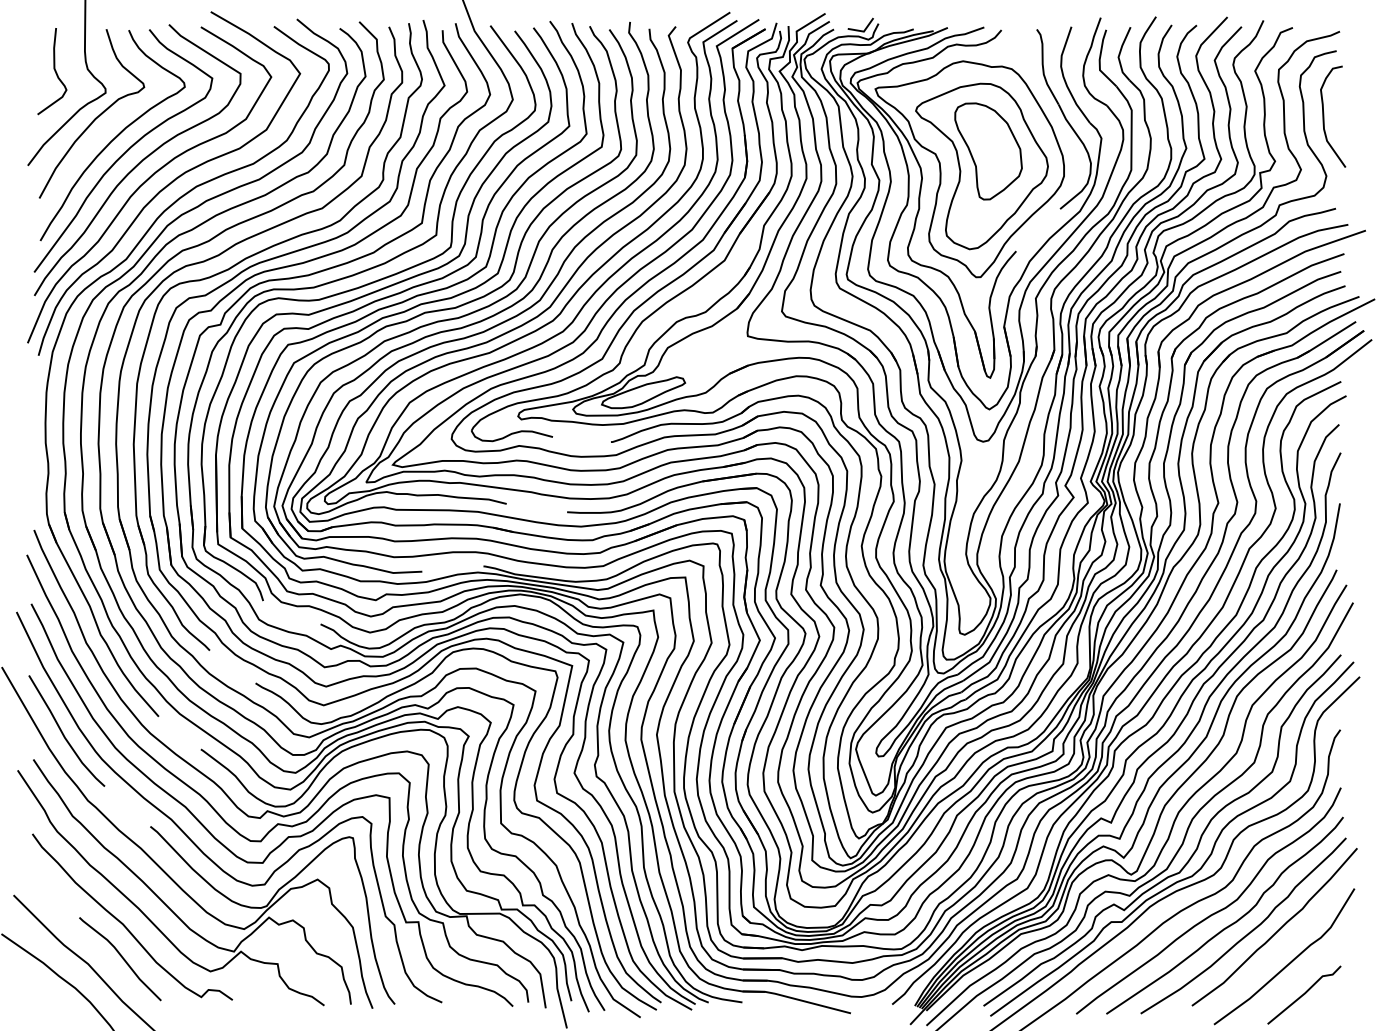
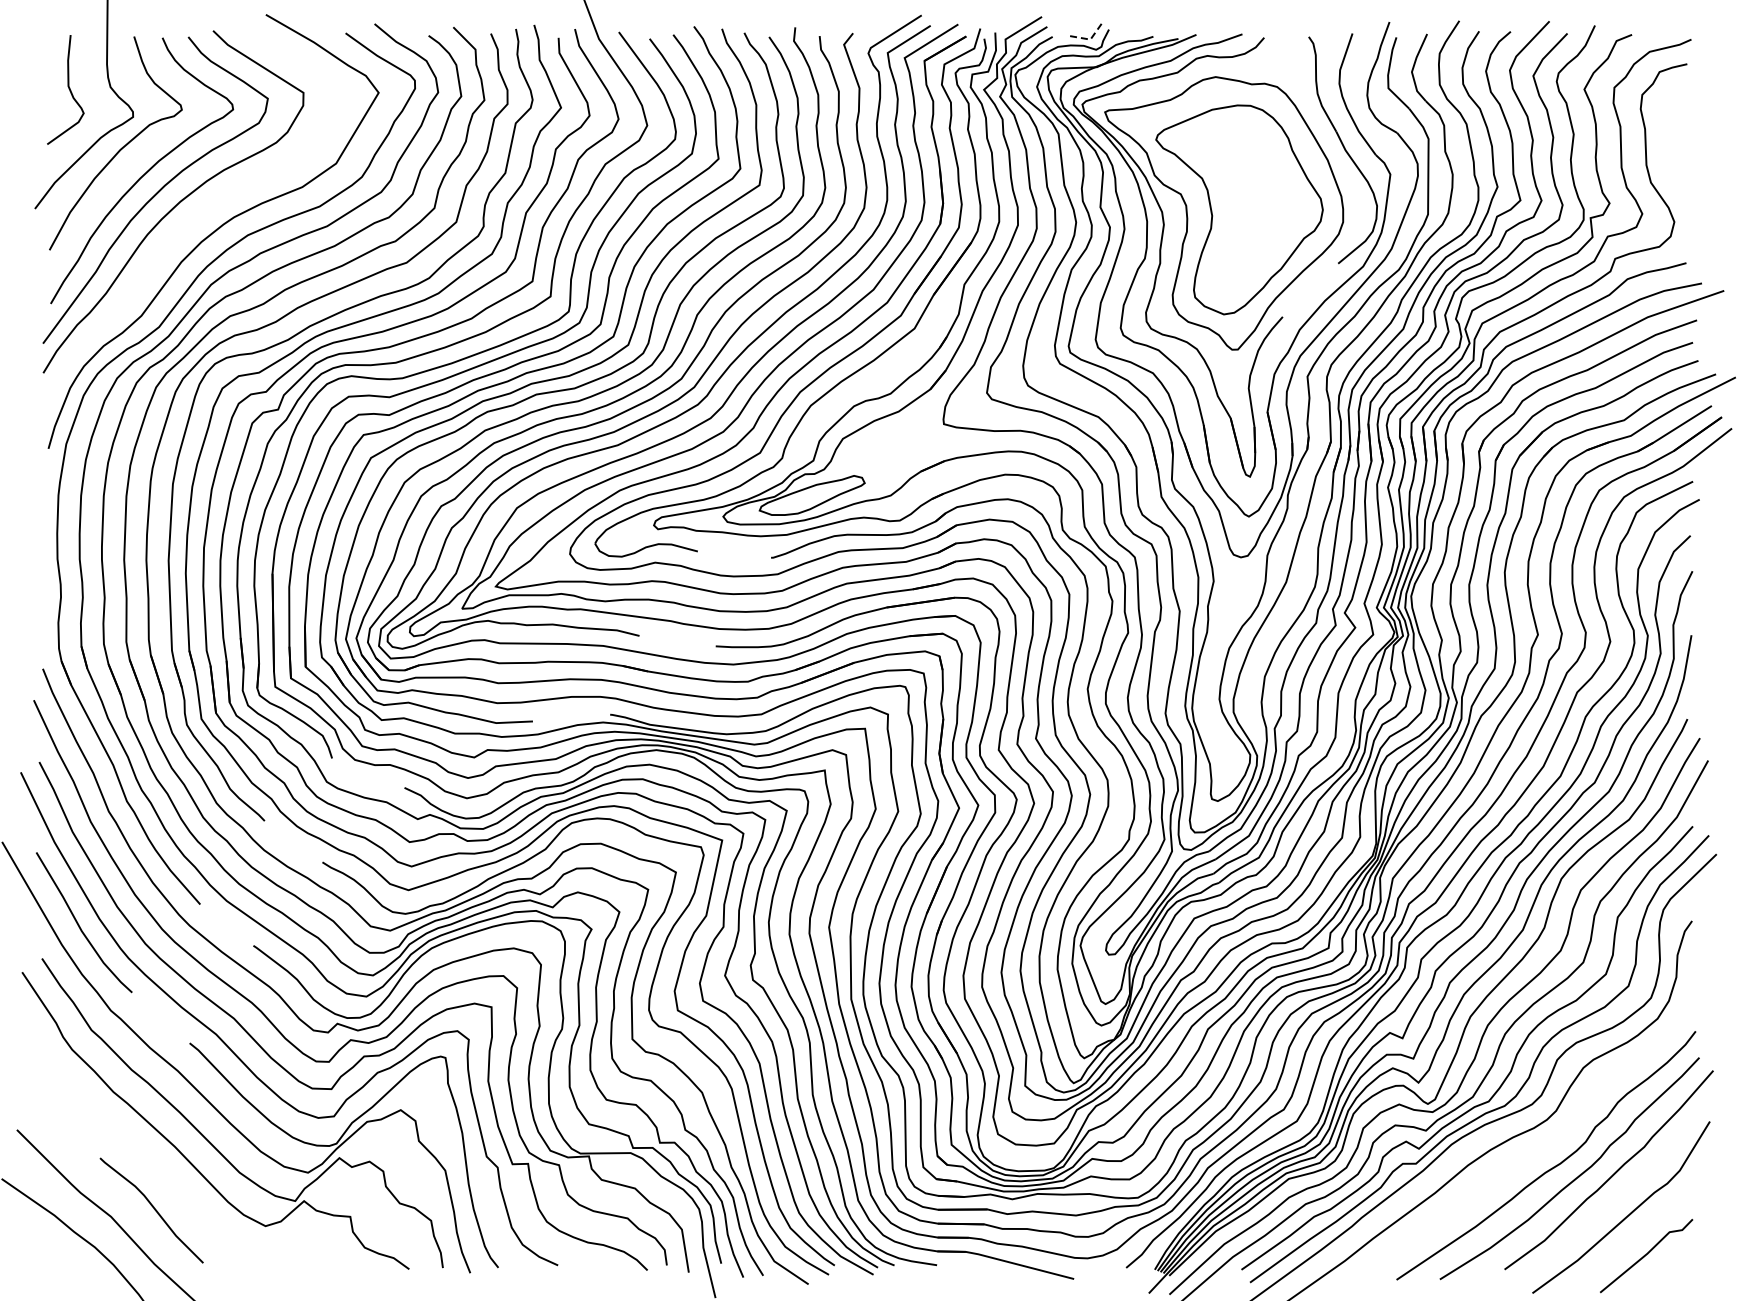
line: (863, 31) -> (1090, 39), solid -> dashed
curve: (1324, 116) -> (1671, 146), removed
part: (988, 151) -> (1247, 190), removed
curve: (146, 182) -> (184, 229), removed
curve: (1214, 912) -> (1533, 1151), removed
curve: (124, 924) -> (156, 1166), removed

